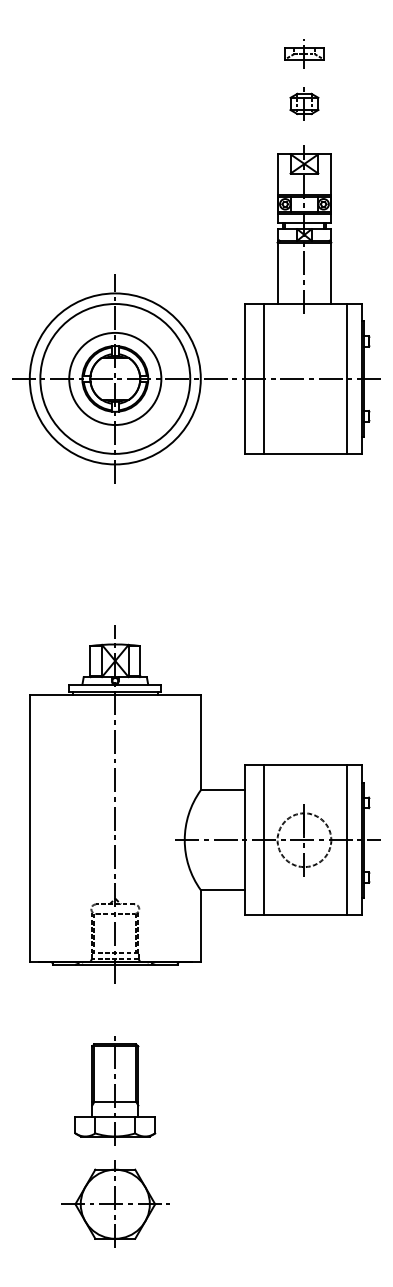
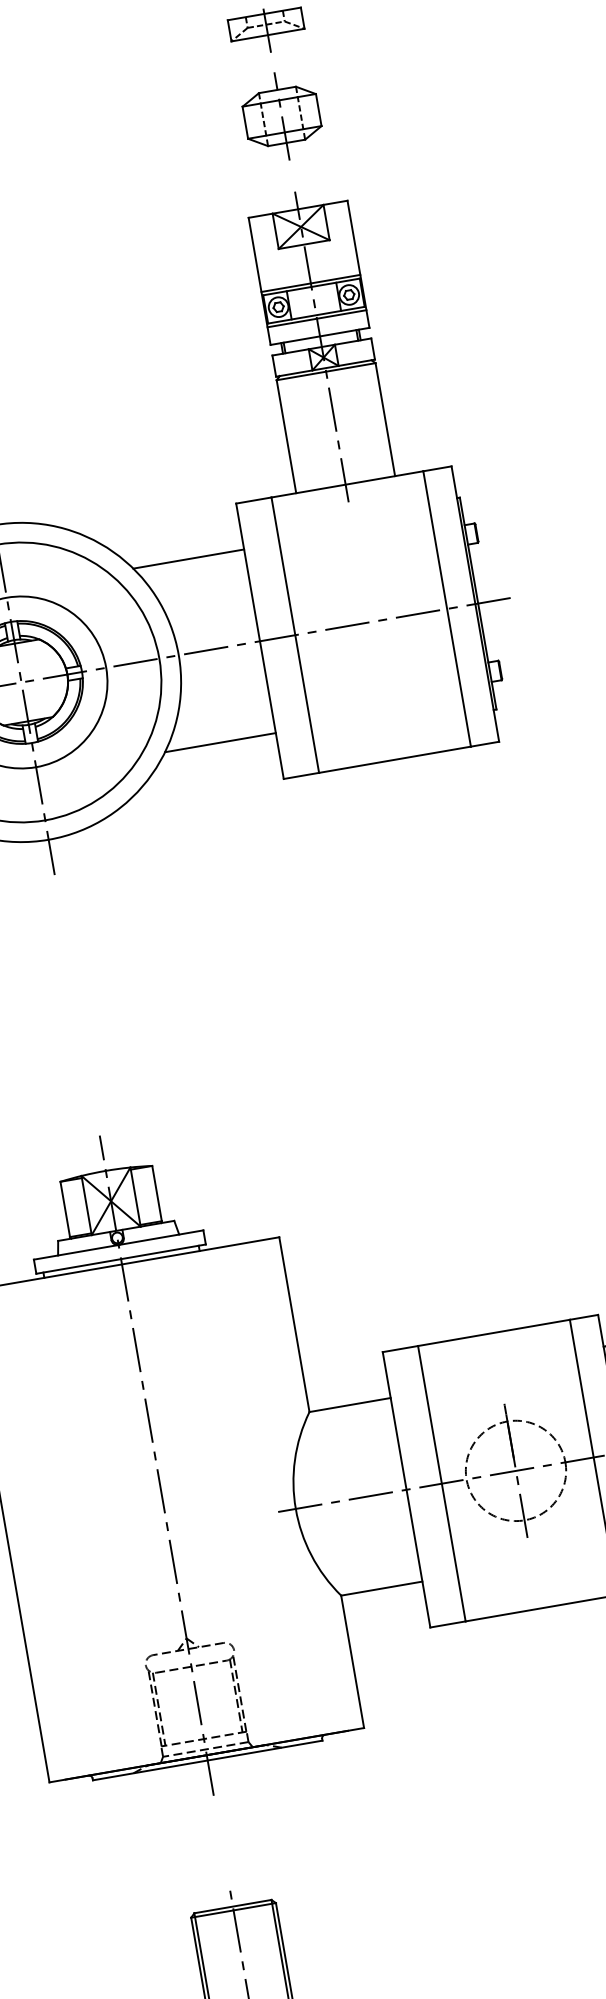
part: (304, 103) -> (281, 115), size x1.43
line: (214, 329) -> (188, 559), added
line: (214, 428) -> (219, 742), added

